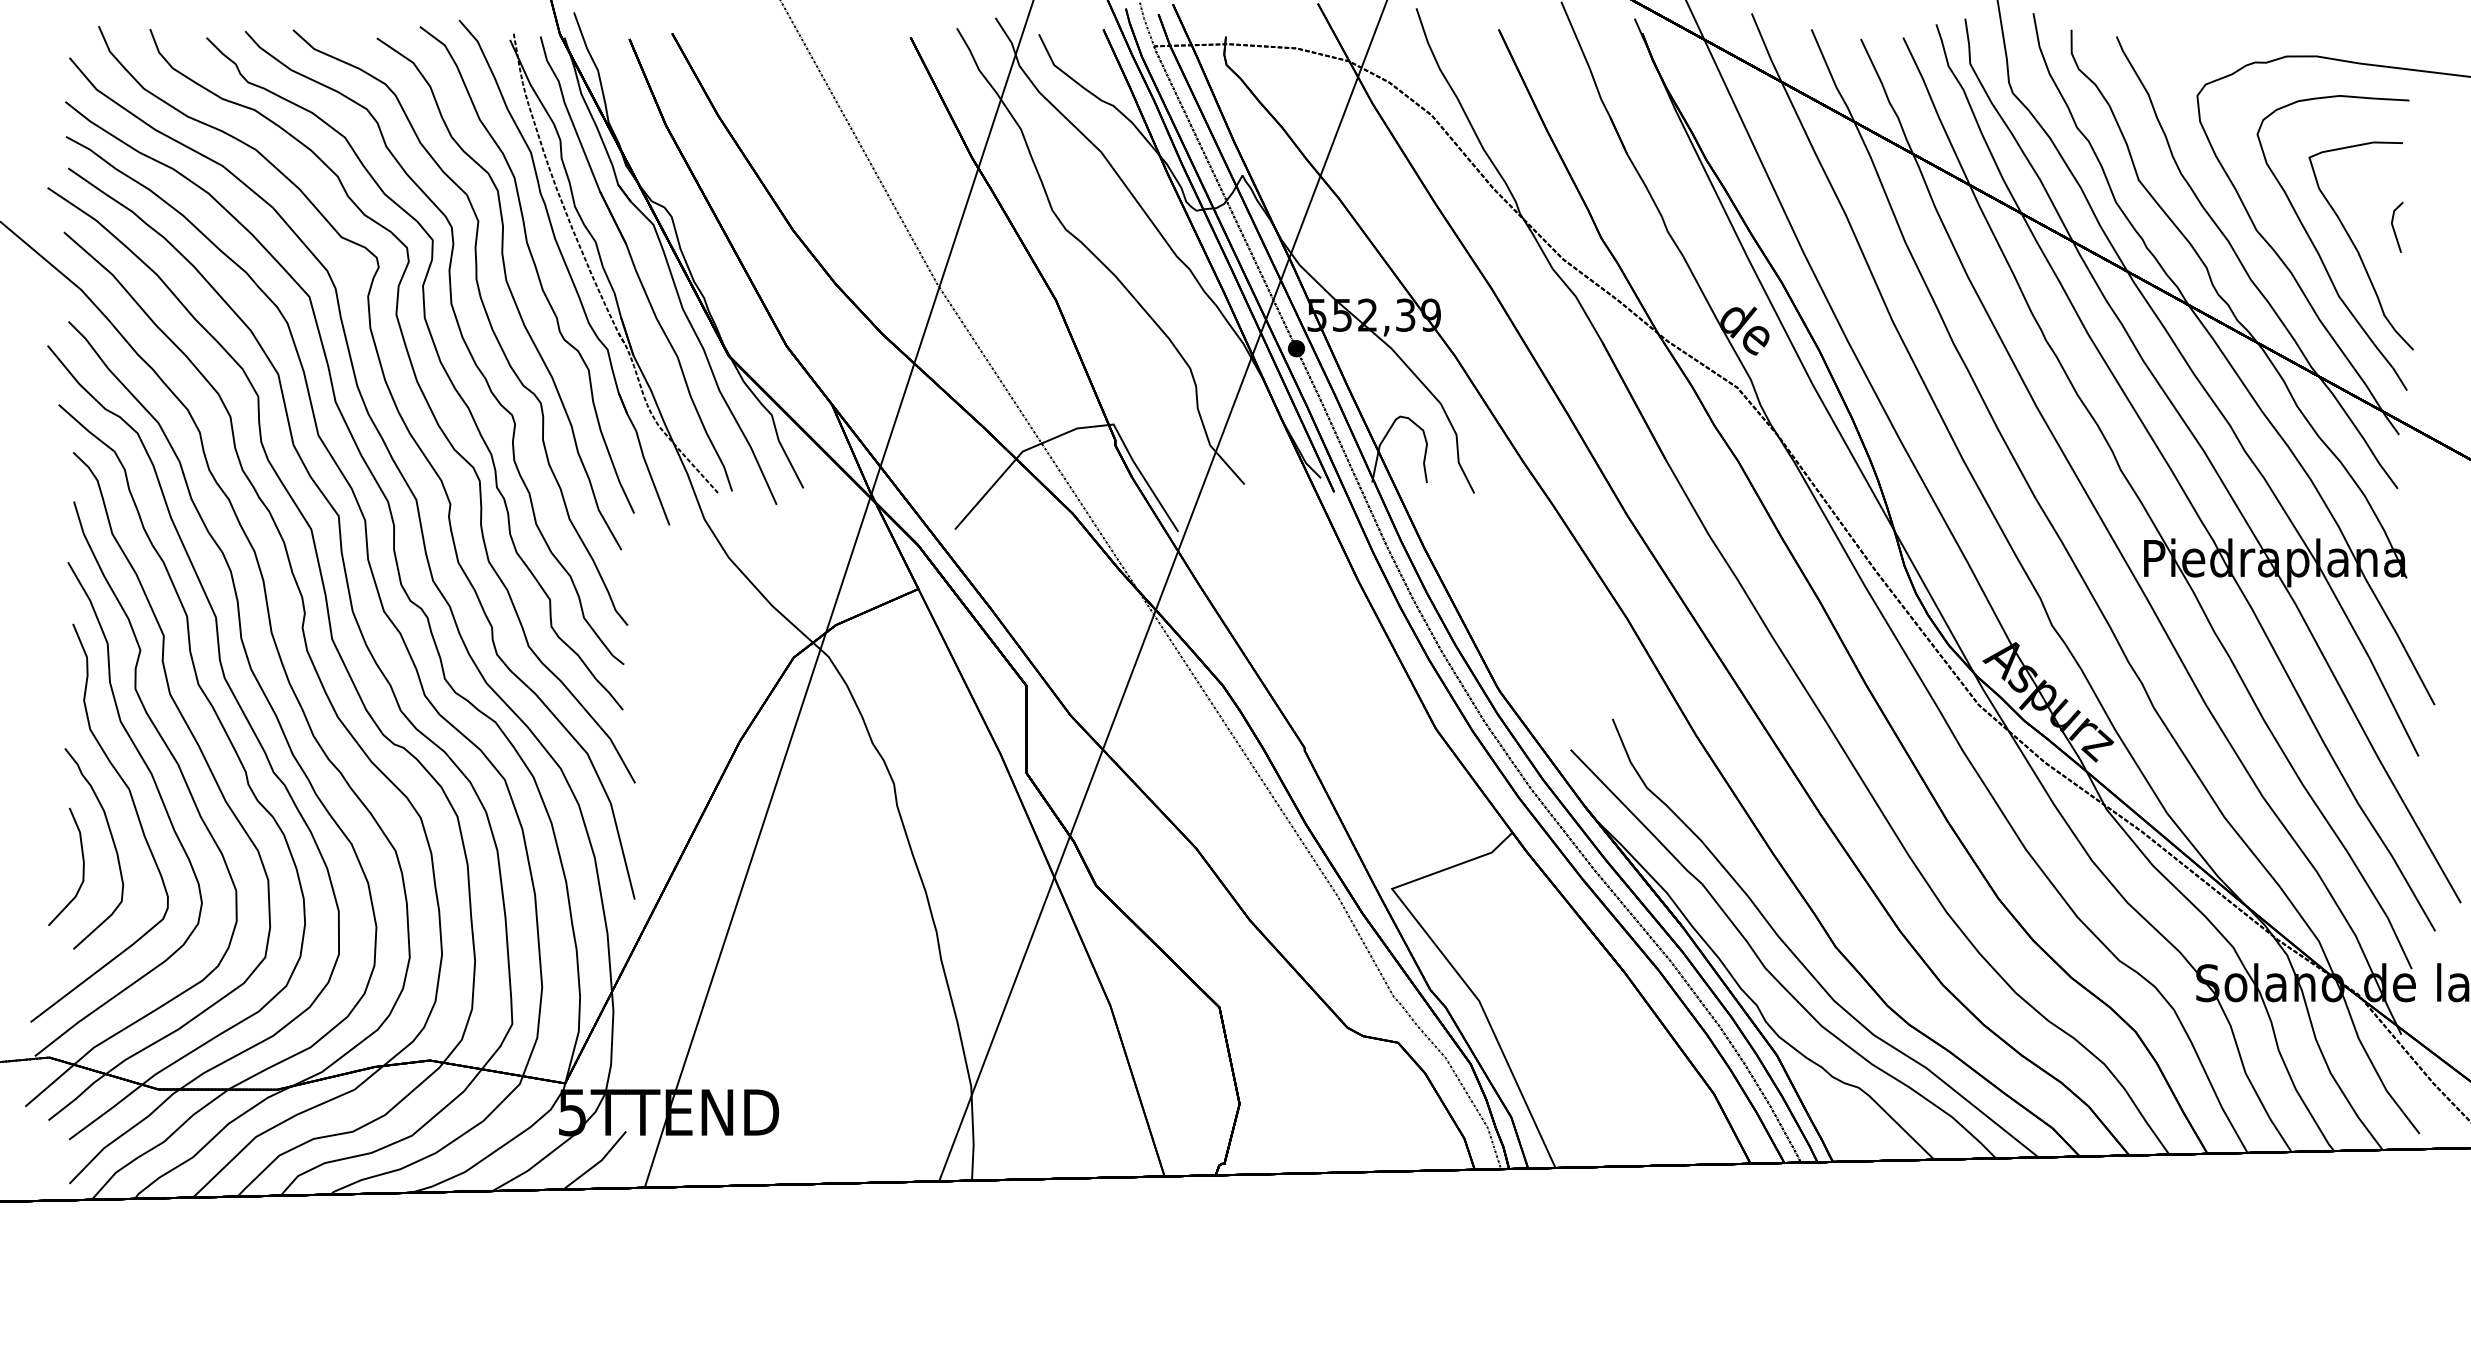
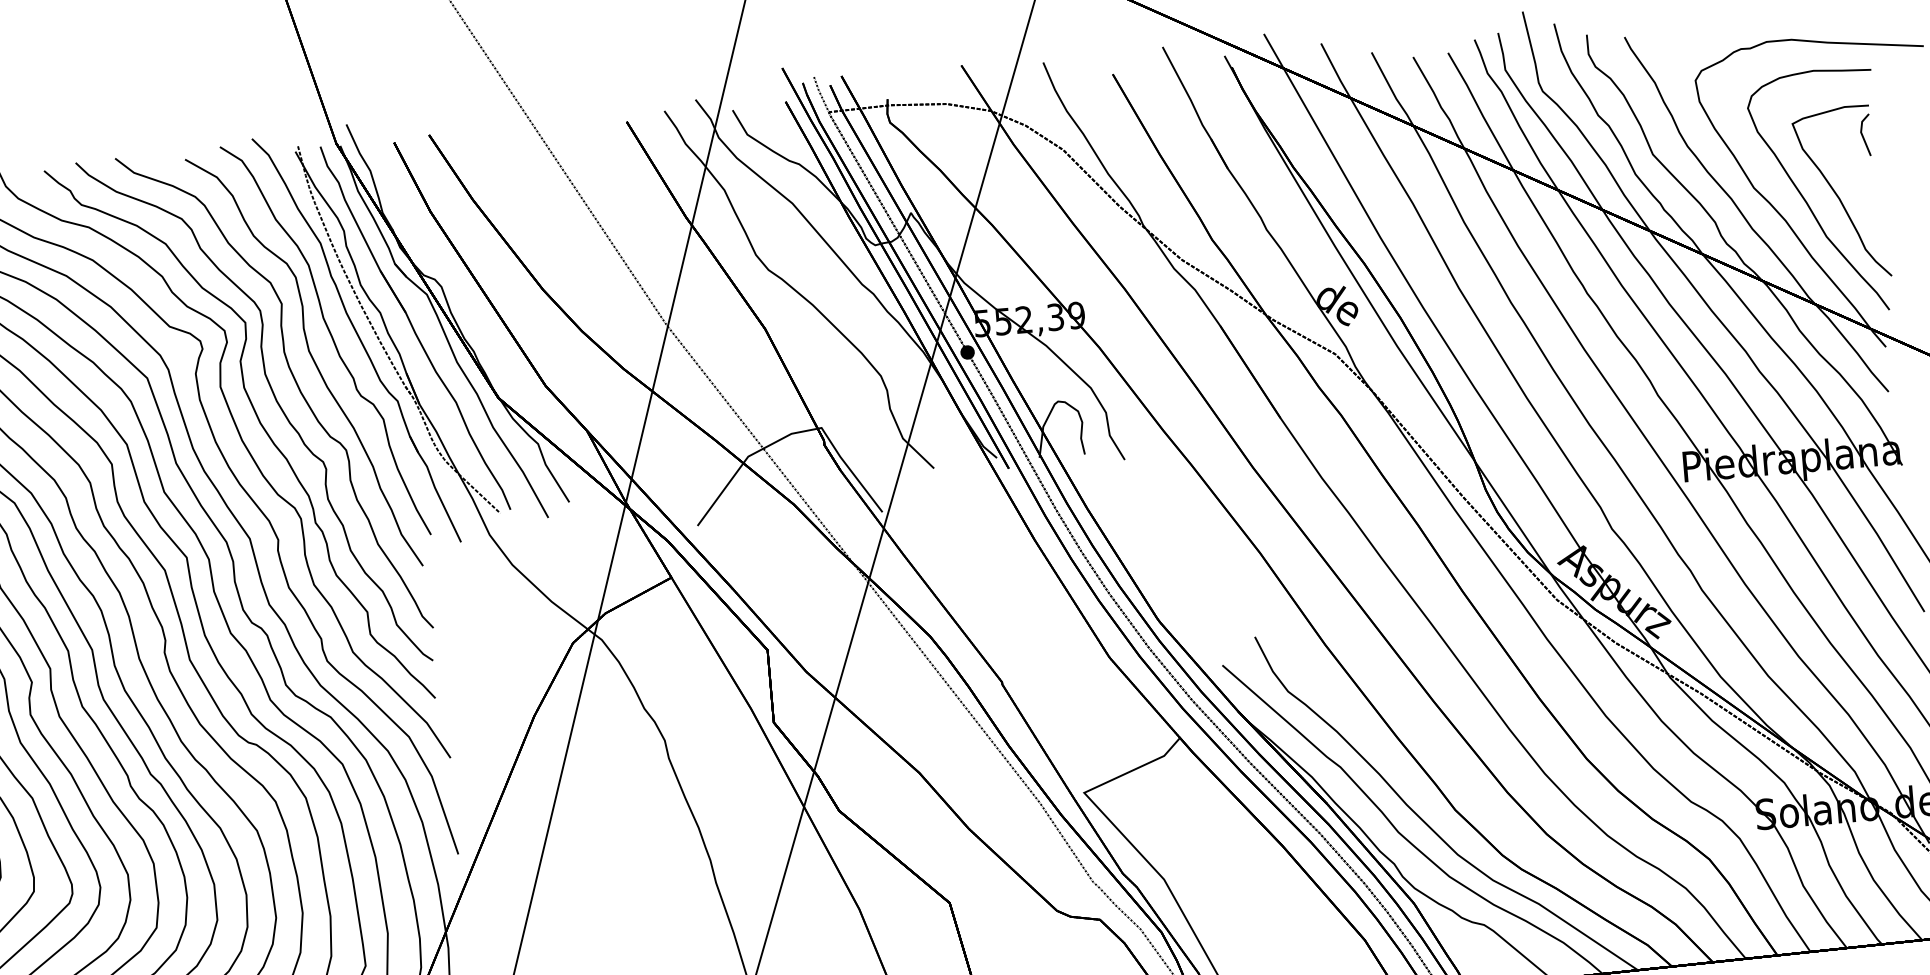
line: (2394, 227) -> (1863, 135), moved

